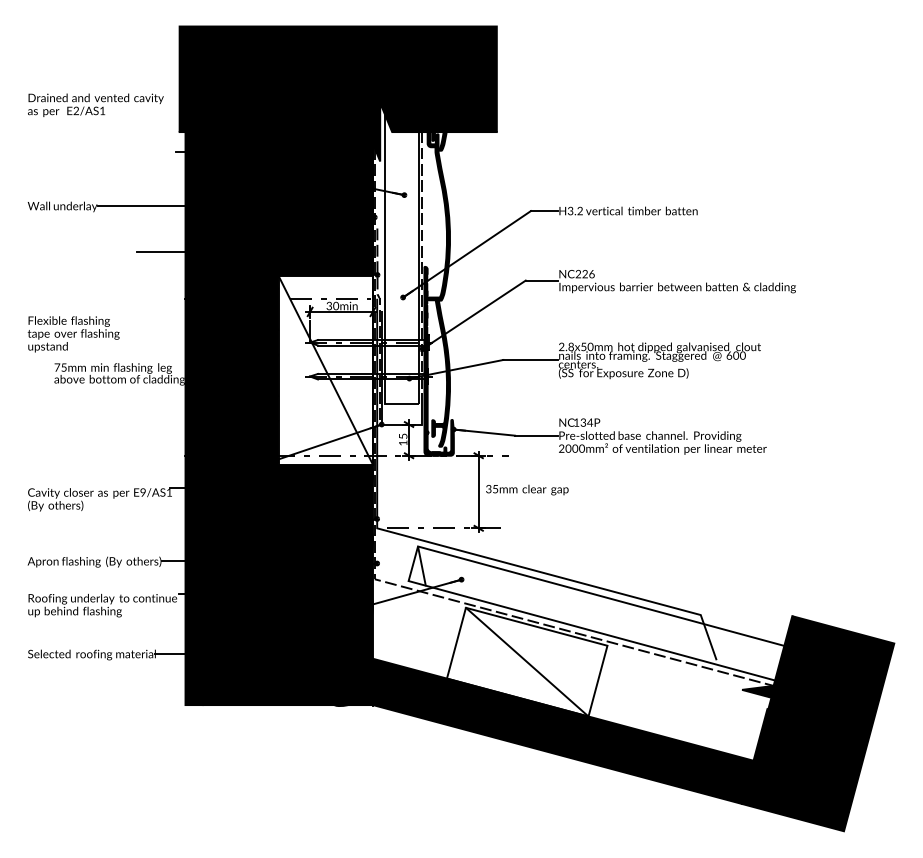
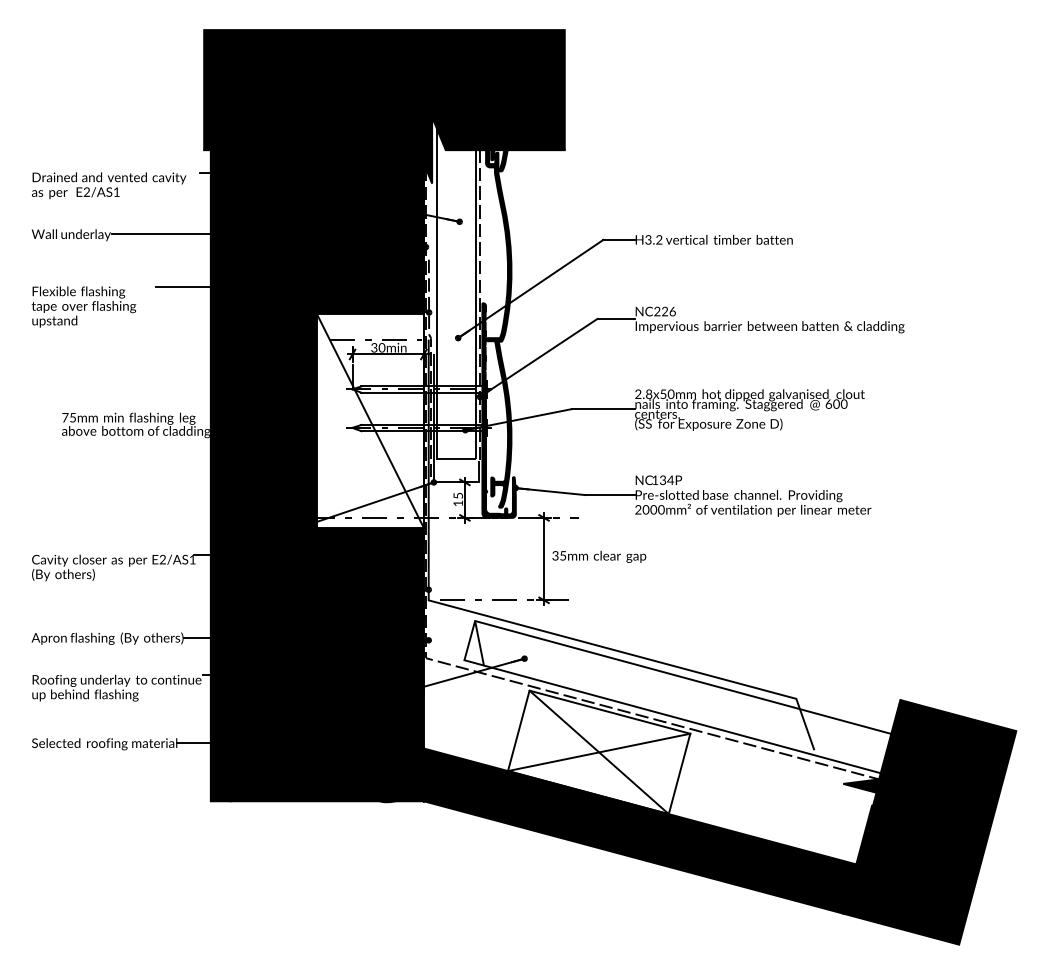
text: (96, 105) -> (109, 185), moved
text: (73, 333) -> (83, 306), moved
text: (142, 493) -> (162, 560), E9/AS1 -> E2/AS1
line: (527, 662) -> (599, 752), added

